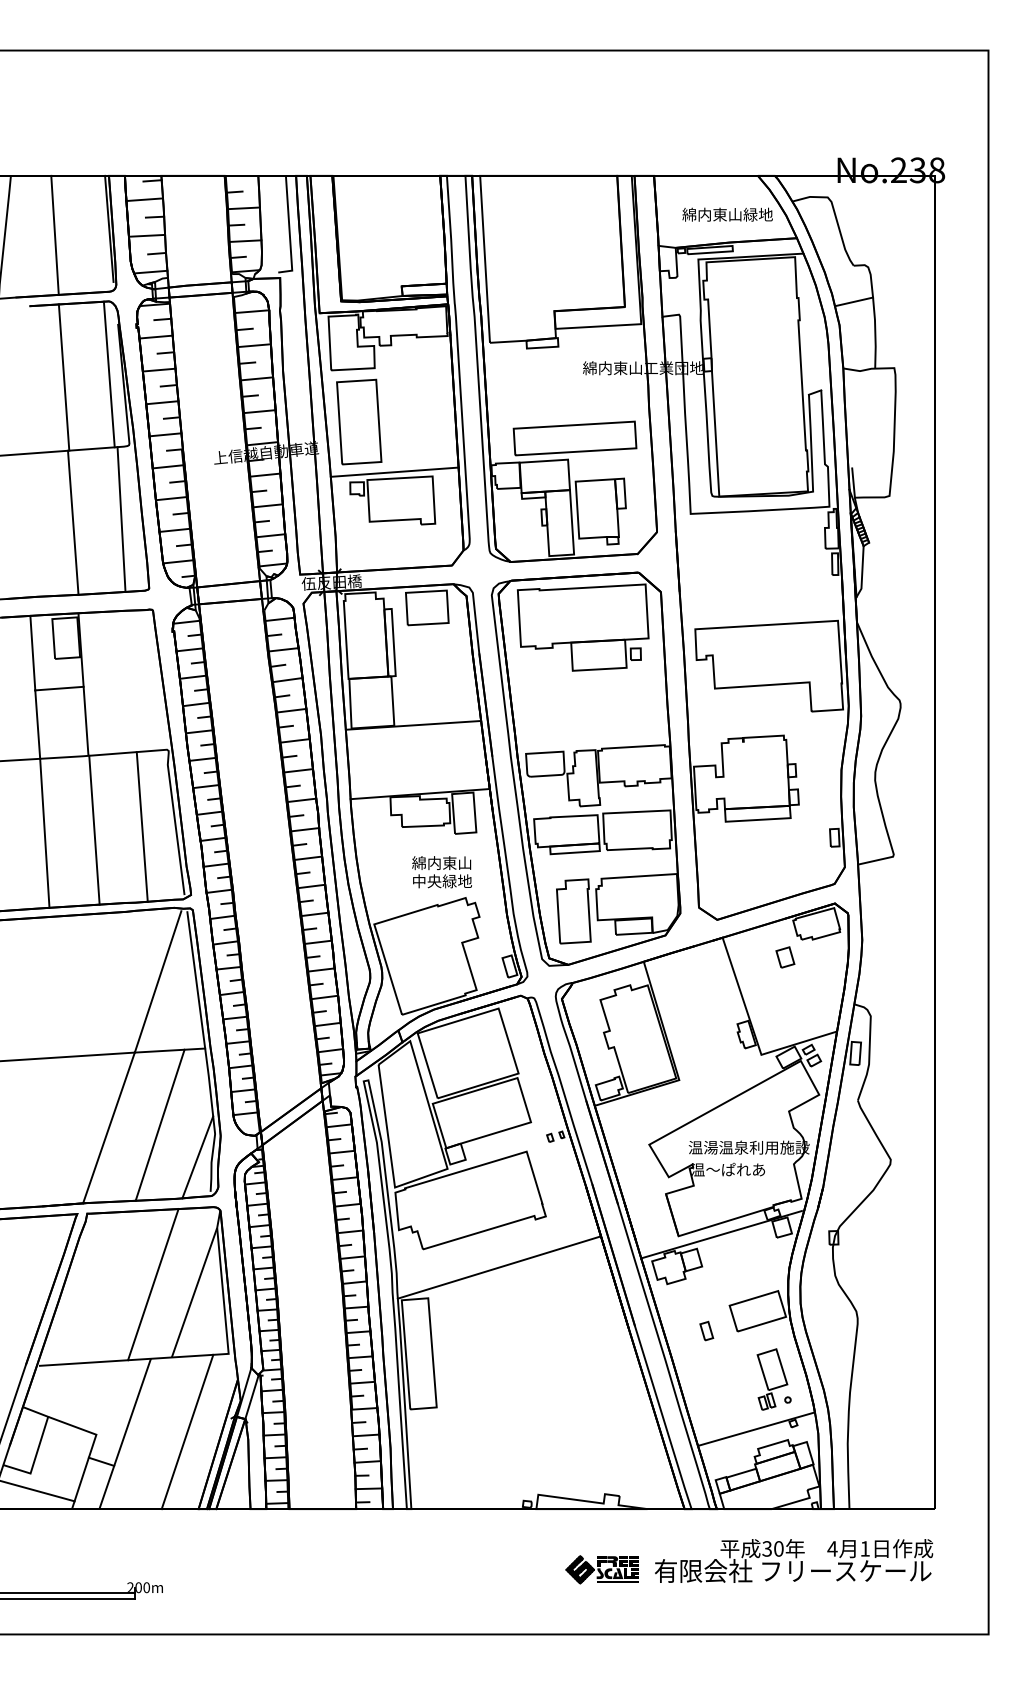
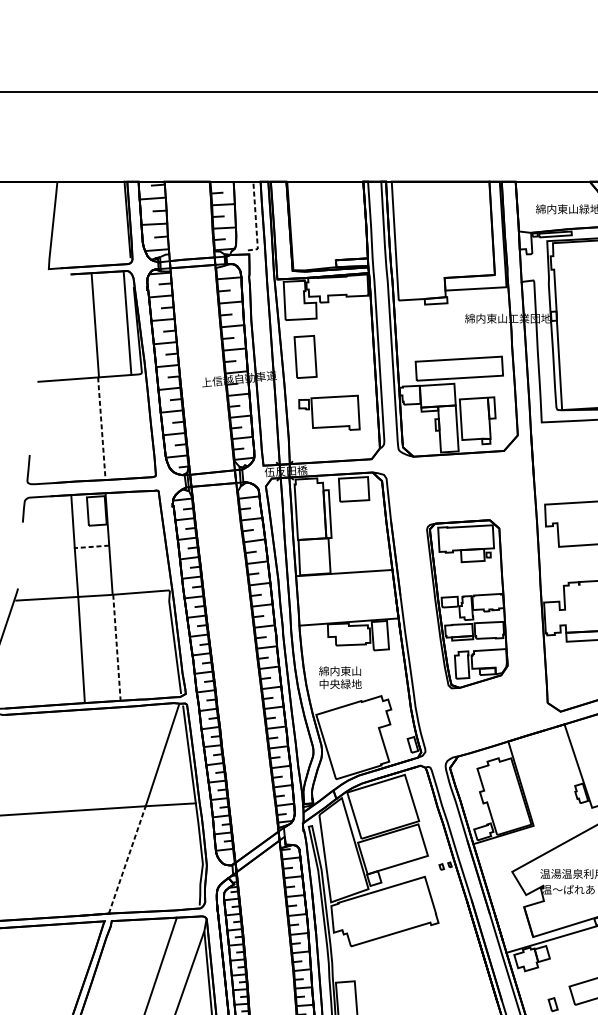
line: (289, 230) -> (255, 220), solid -> dashed
line: (54, 234) -> (88, 223), removed
part: (359, 421) -> (305, 356), size x0.7
line: (394, 471) -> (330, 392), removed
line: (121, 519) -> (136, 426), removed
line: (73, 523) -> (102, 429), solid -> dashed
line: (58, 688) -> (91, 546), solid -> dashed
part: (586, 768) -> (467, 603), size x0.6
line: (141, 826) -> (150, 645), removed
line: (94, 830) -> (116, 647), solid -> dashed
text: (441, 872) -> (339, 677), moved
line: (159, 1124) -> (163, 857), removed
line: (108, 1127) -> (126, 859), solid -> dashed
line: (197, 1157) -> (190, 880), removed
line: (498, 1267) -> (404, 959), removed

